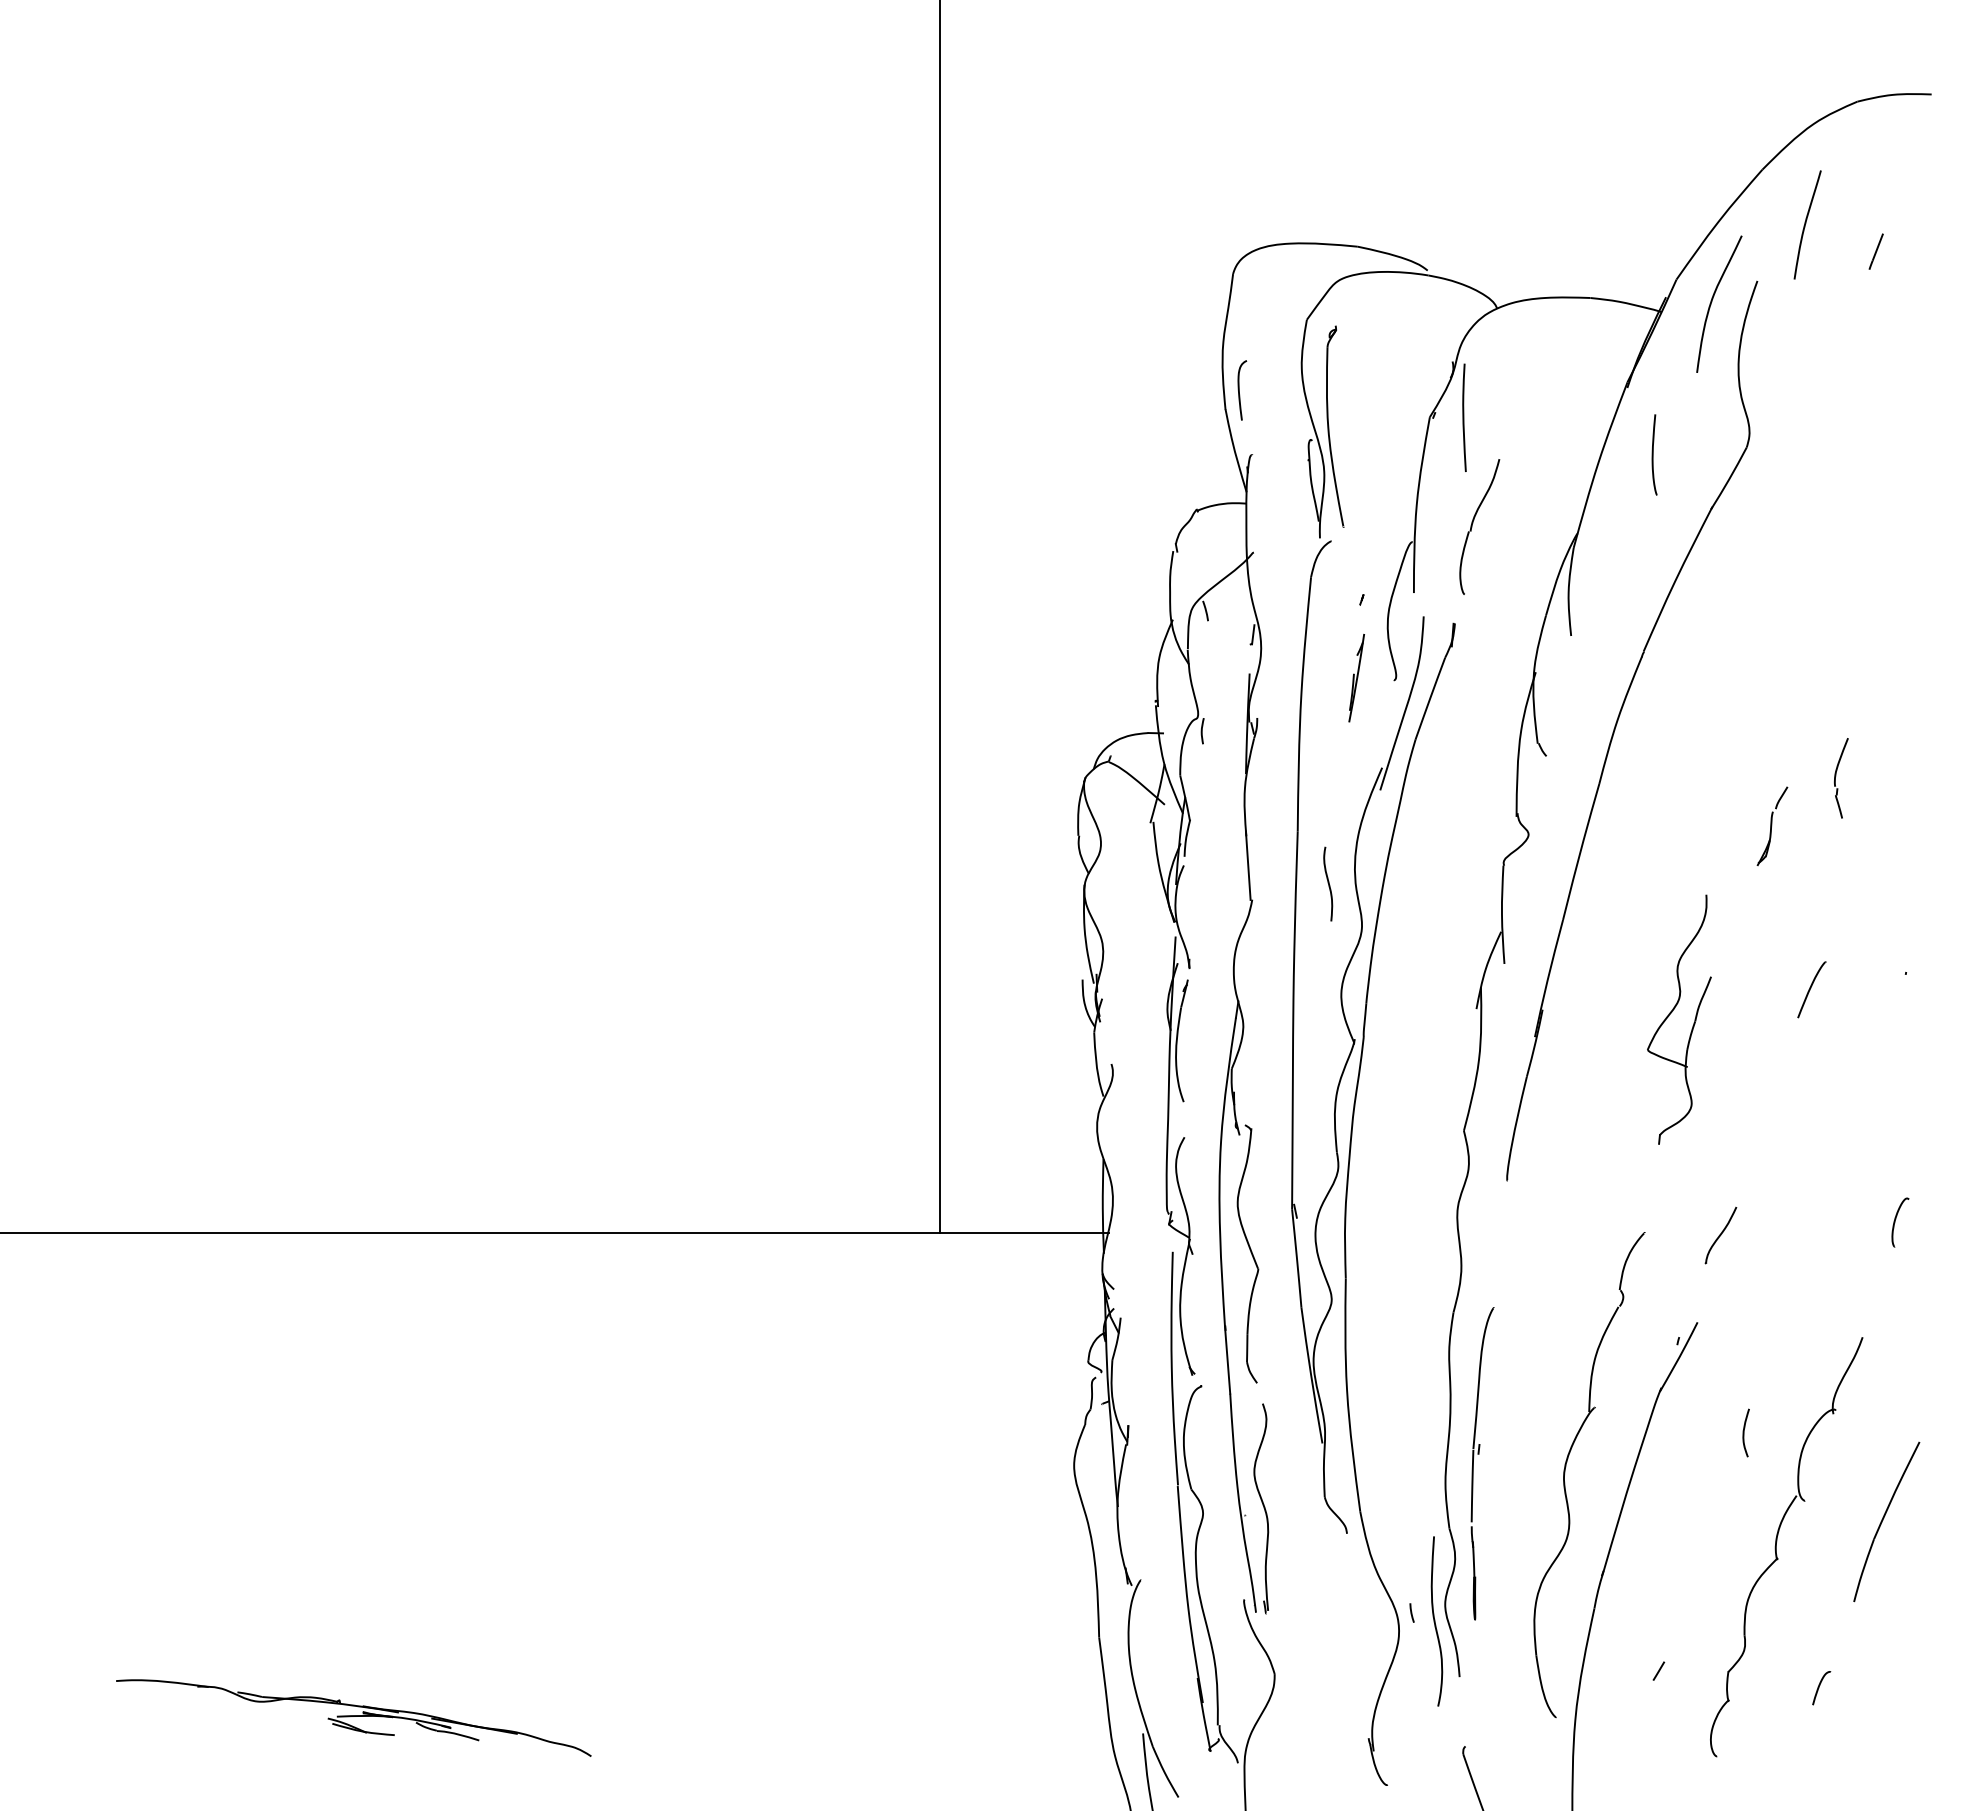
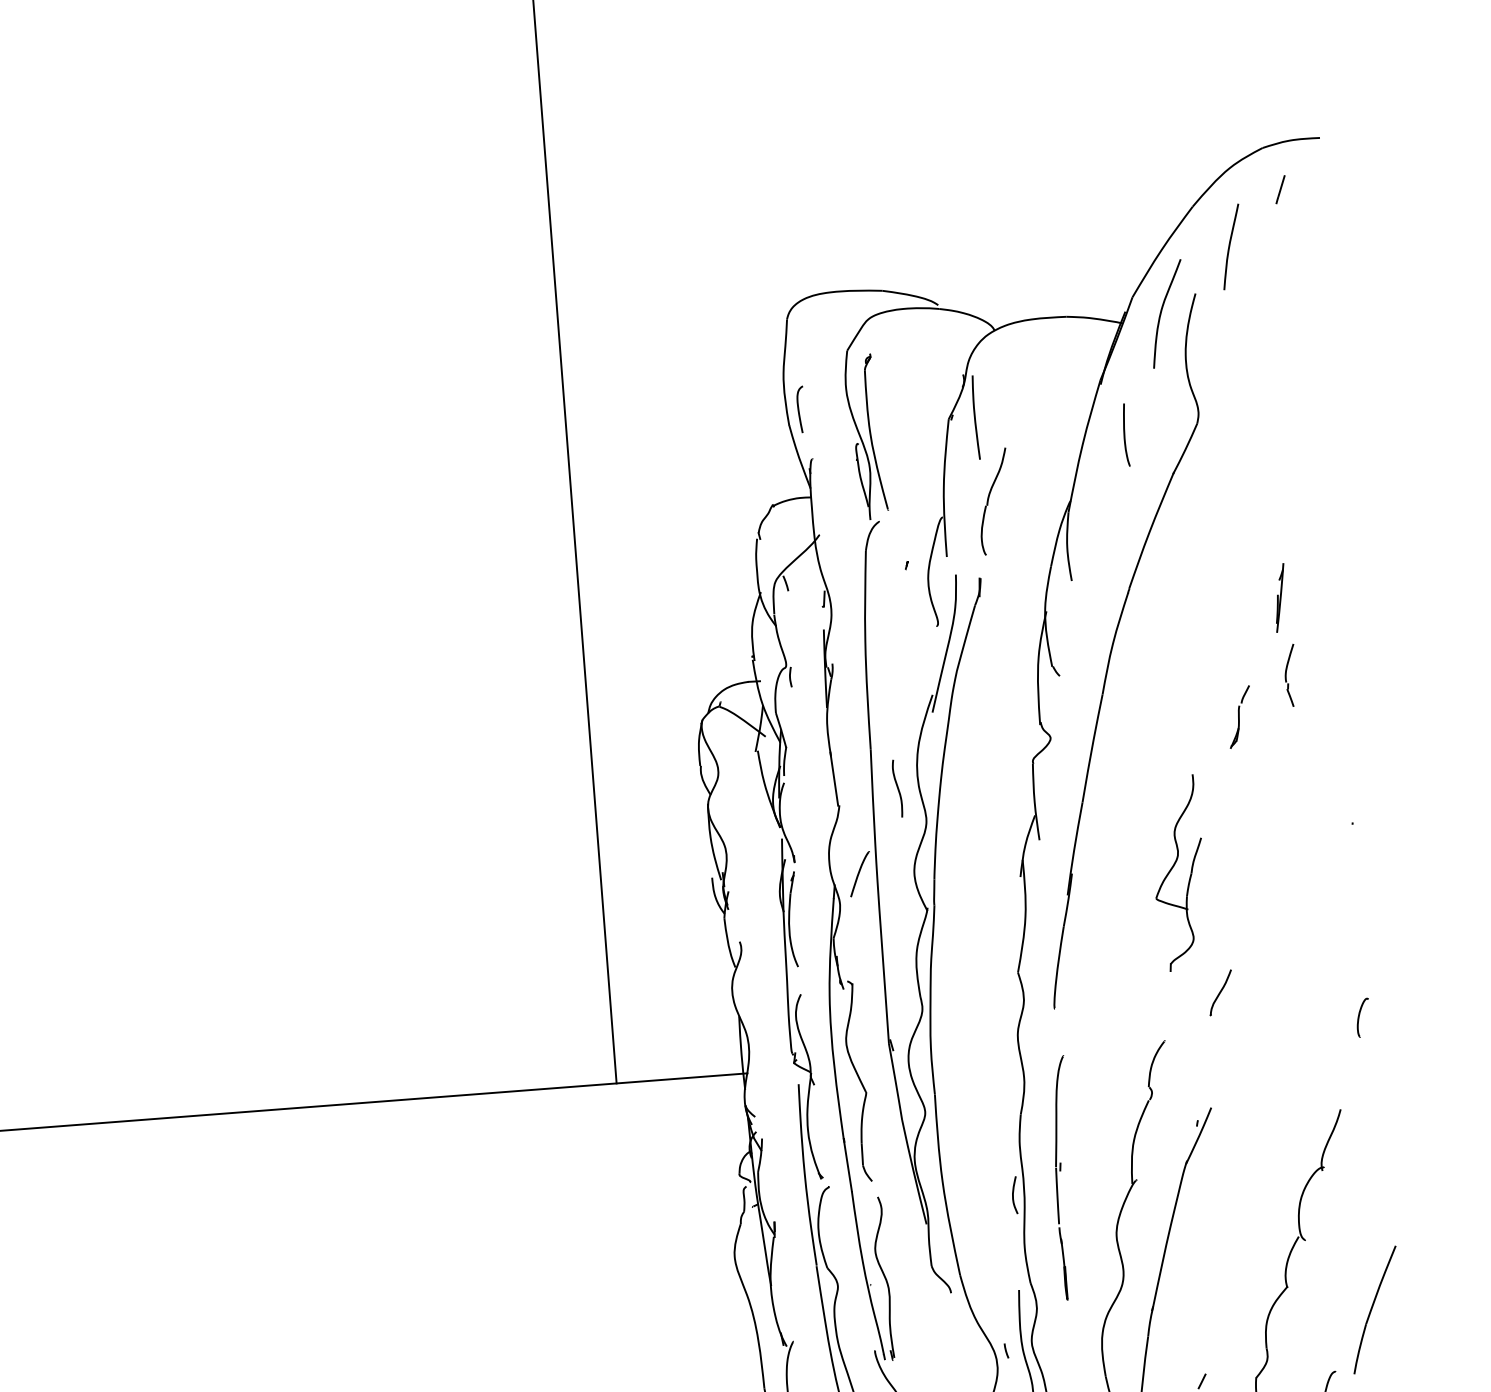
line: (1875, 251) -> (1279, 189), moved
part: (1356, 678) -> (1280, 598), moved
curve: (1811, 988) -> (859, 873), moved
part: (1720, 1235) -> (1220, 992), moved
curve: (1744, 1432) -> (1013, 1194), moved
part: (1473, 1463) -> (1056, 1178), moved
part: (1886, 1521) -> (1374, 1309), moved

